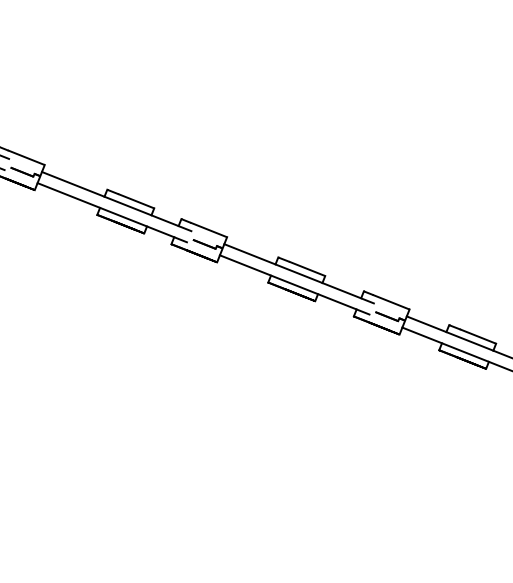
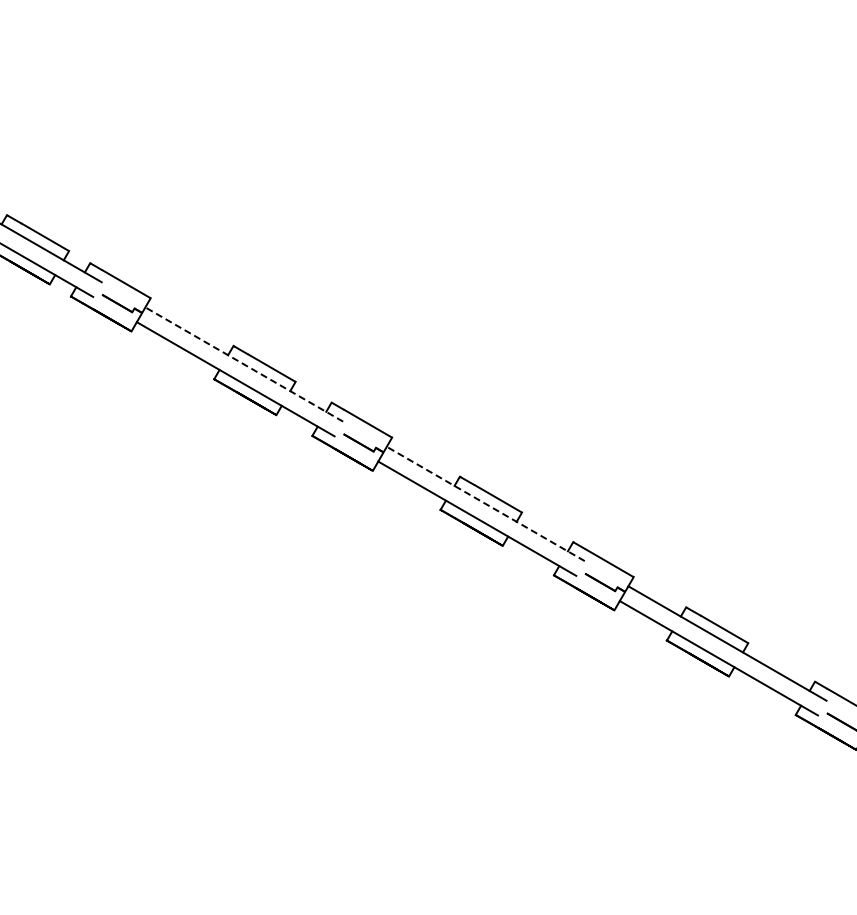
line: (116, 201) -> (243, 364), solid -> dashed
line: (298, 273) -> (485, 503), solid -> dashed

